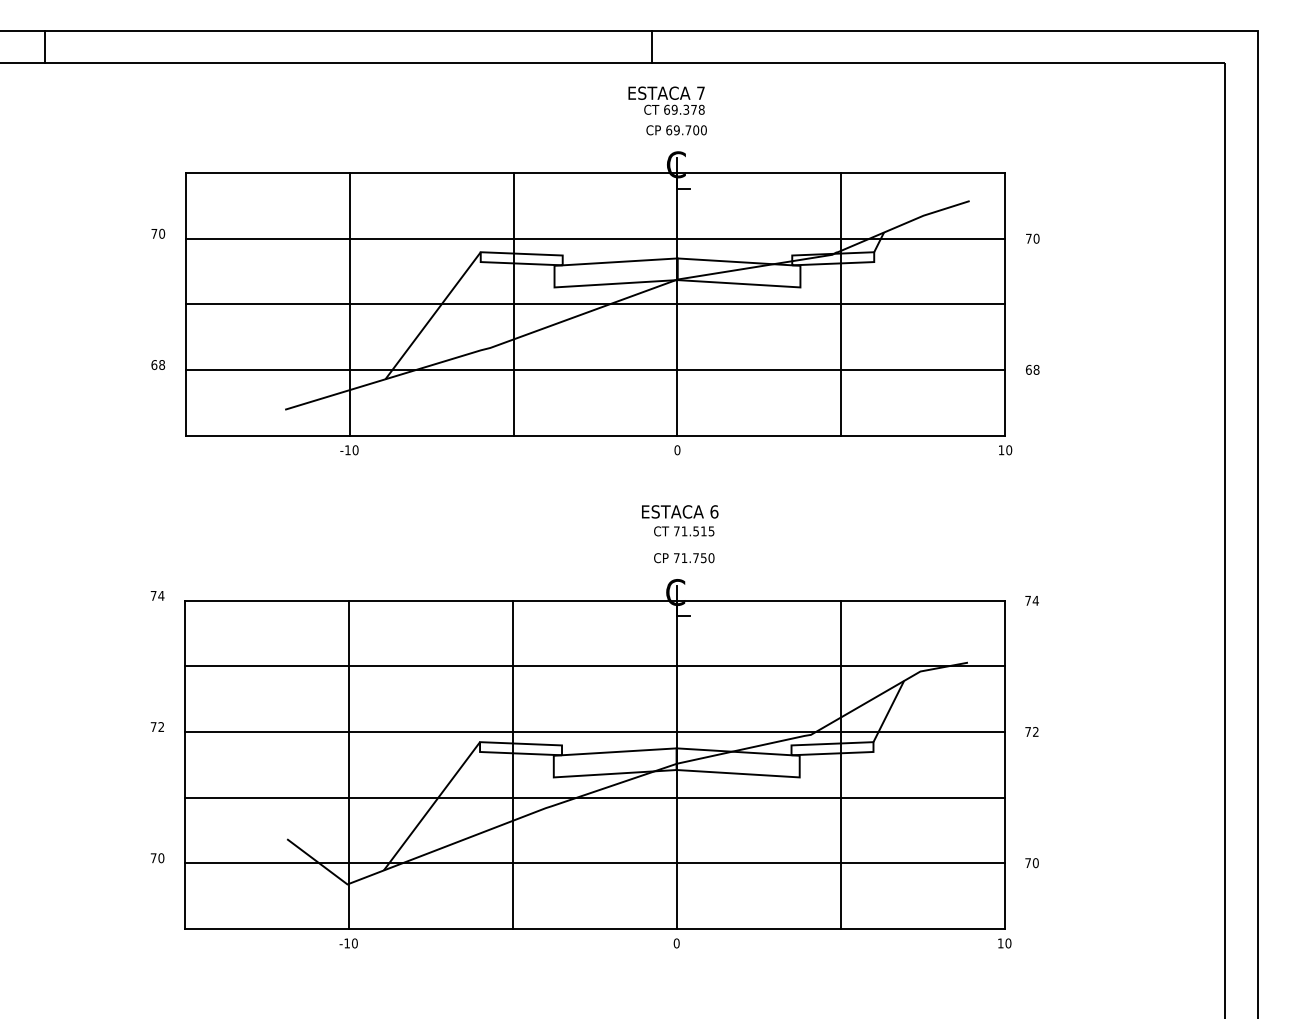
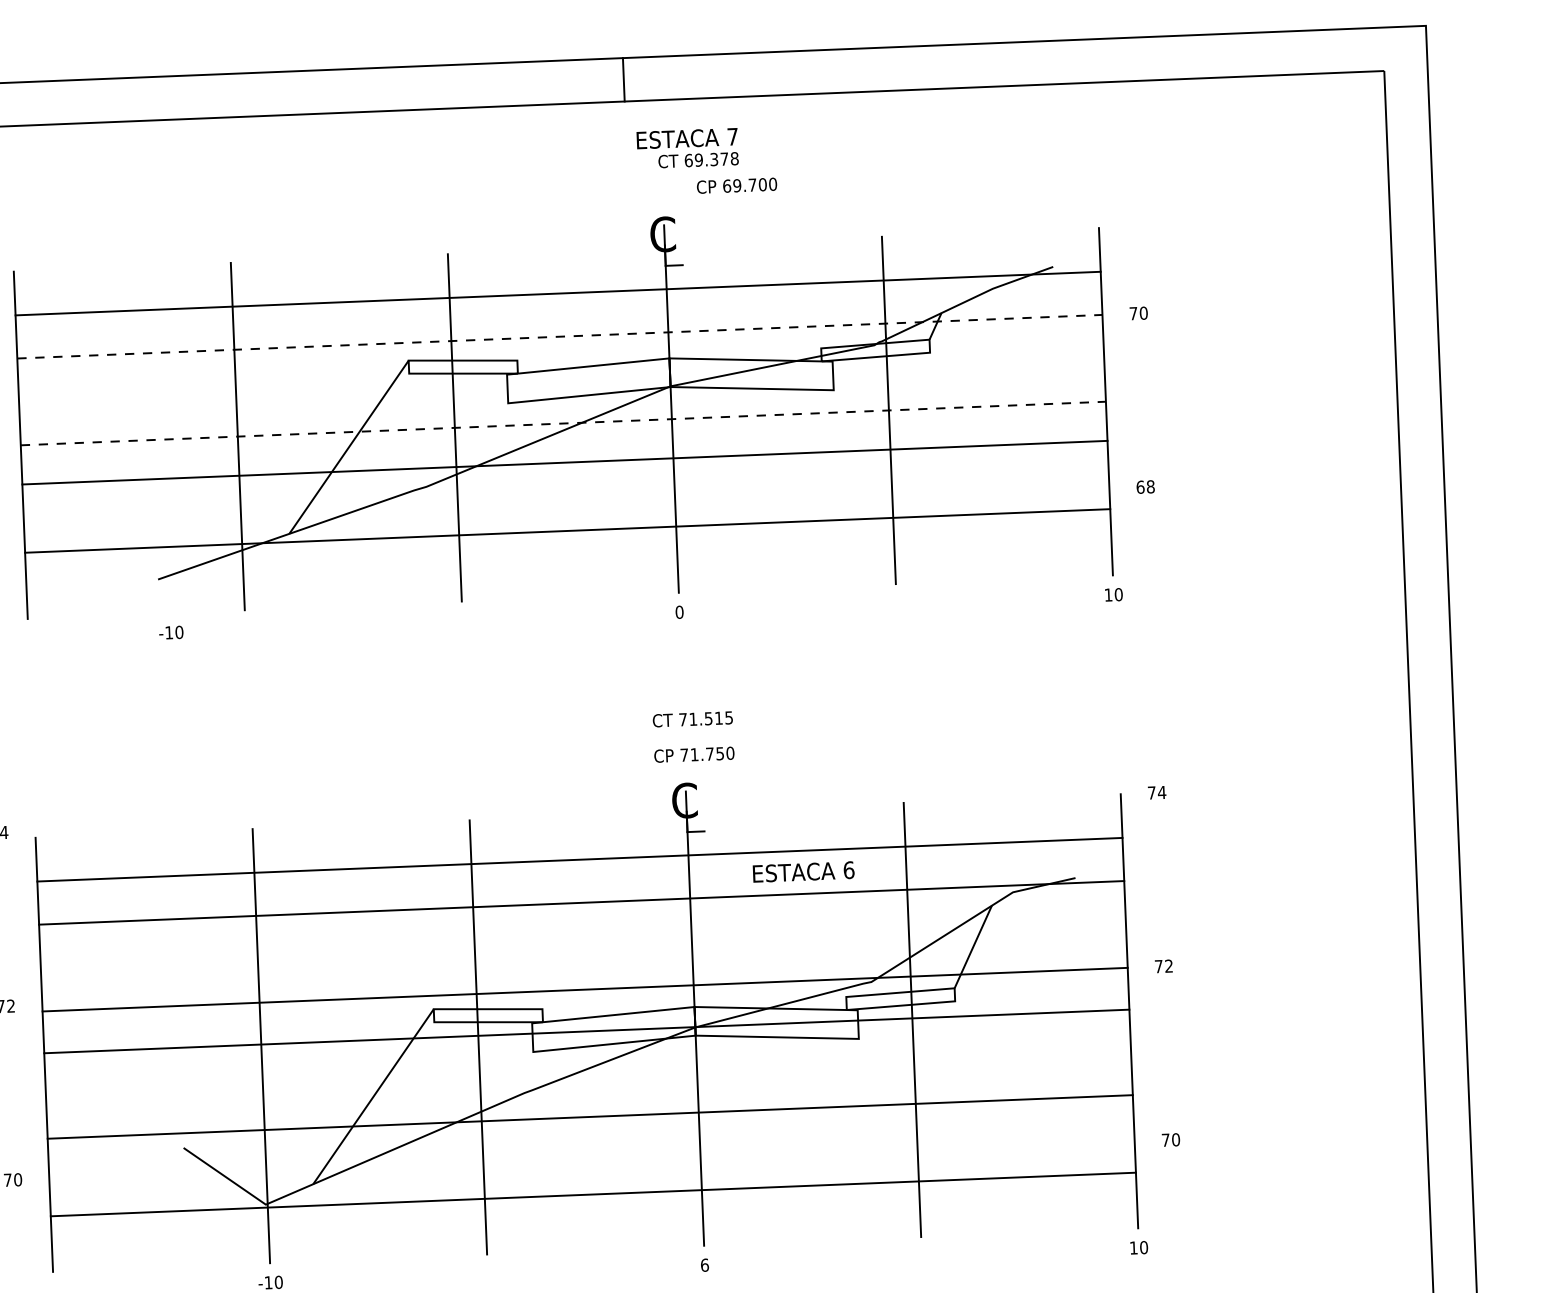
text: (666, 100) -> (687, 148), moved
text: (676, 130) -> (736, 186), moved
line: (595, 173) -> (558, 293), moved
line: (595, 238) -> (559, 336), solid -> dashed
line: (595, 304) -> (563, 423), solid -> dashed
line: (595, 369) -> (564, 462), moved
line: (595, 435) -> (567, 530), moved
text: (349, 450) -> (171, 633), moved
text: (680, 511) -> (804, 871), moved
line: (594, 600) -> (579, 859), moved
line: (594, 797) -> (586, 1031), moved
line: (594, 863) -> (589, 1117), moved
line: (594, 928) -> (592, 1194), moved
text: (676, 942) -> (704, 1264), 0 -> 6

